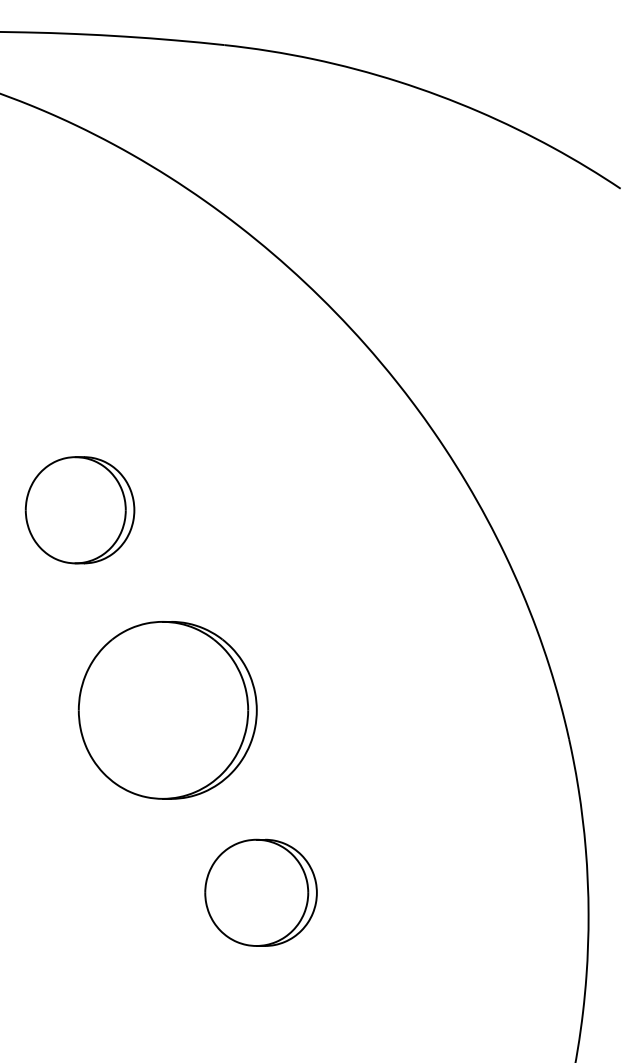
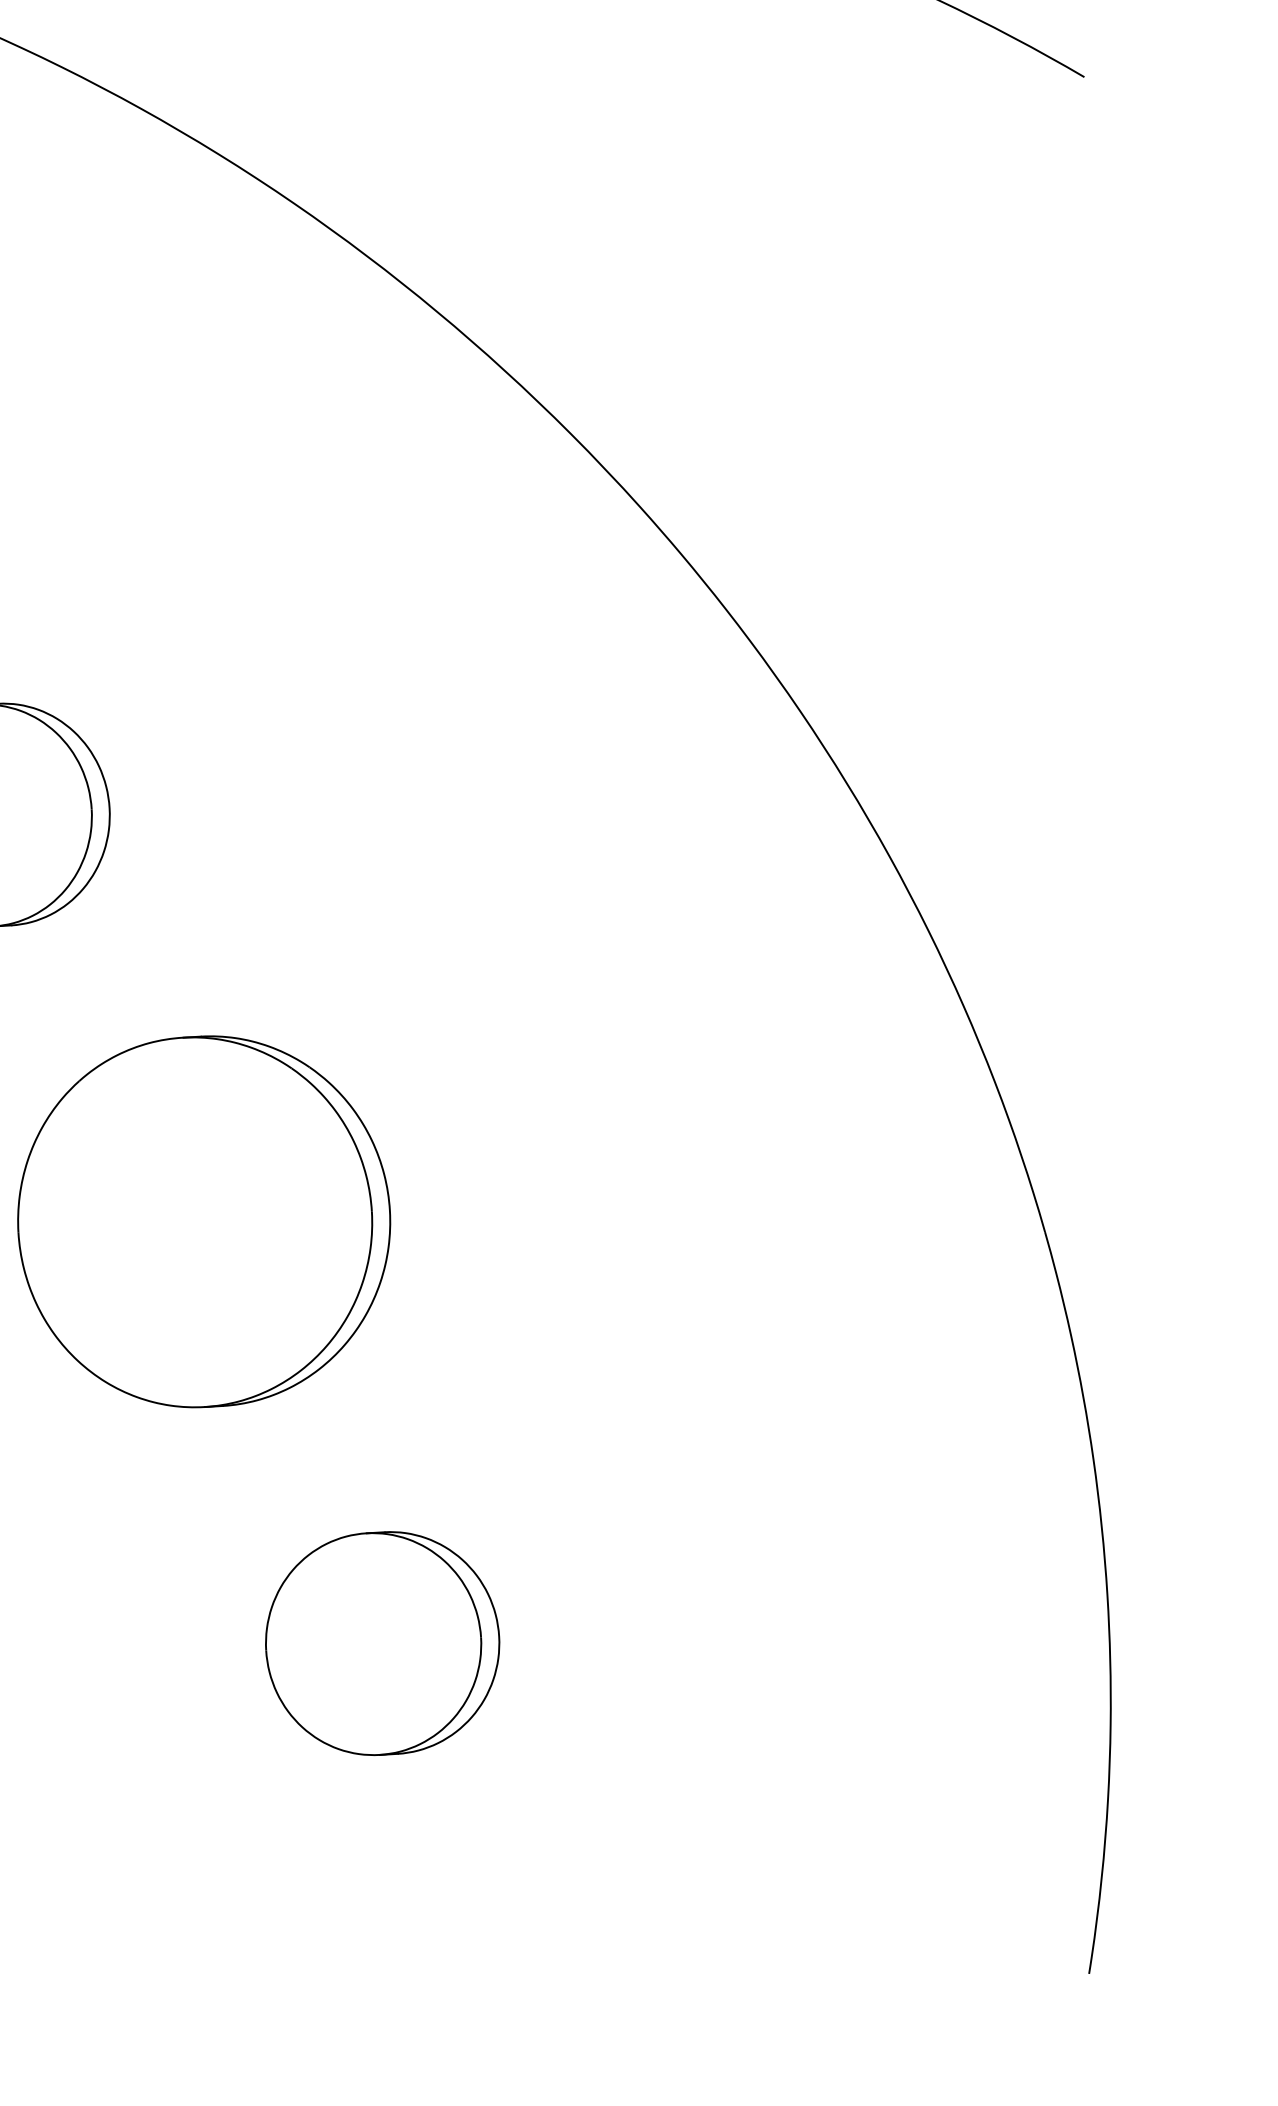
part: (260, 892) -> (381, 1642), moved

